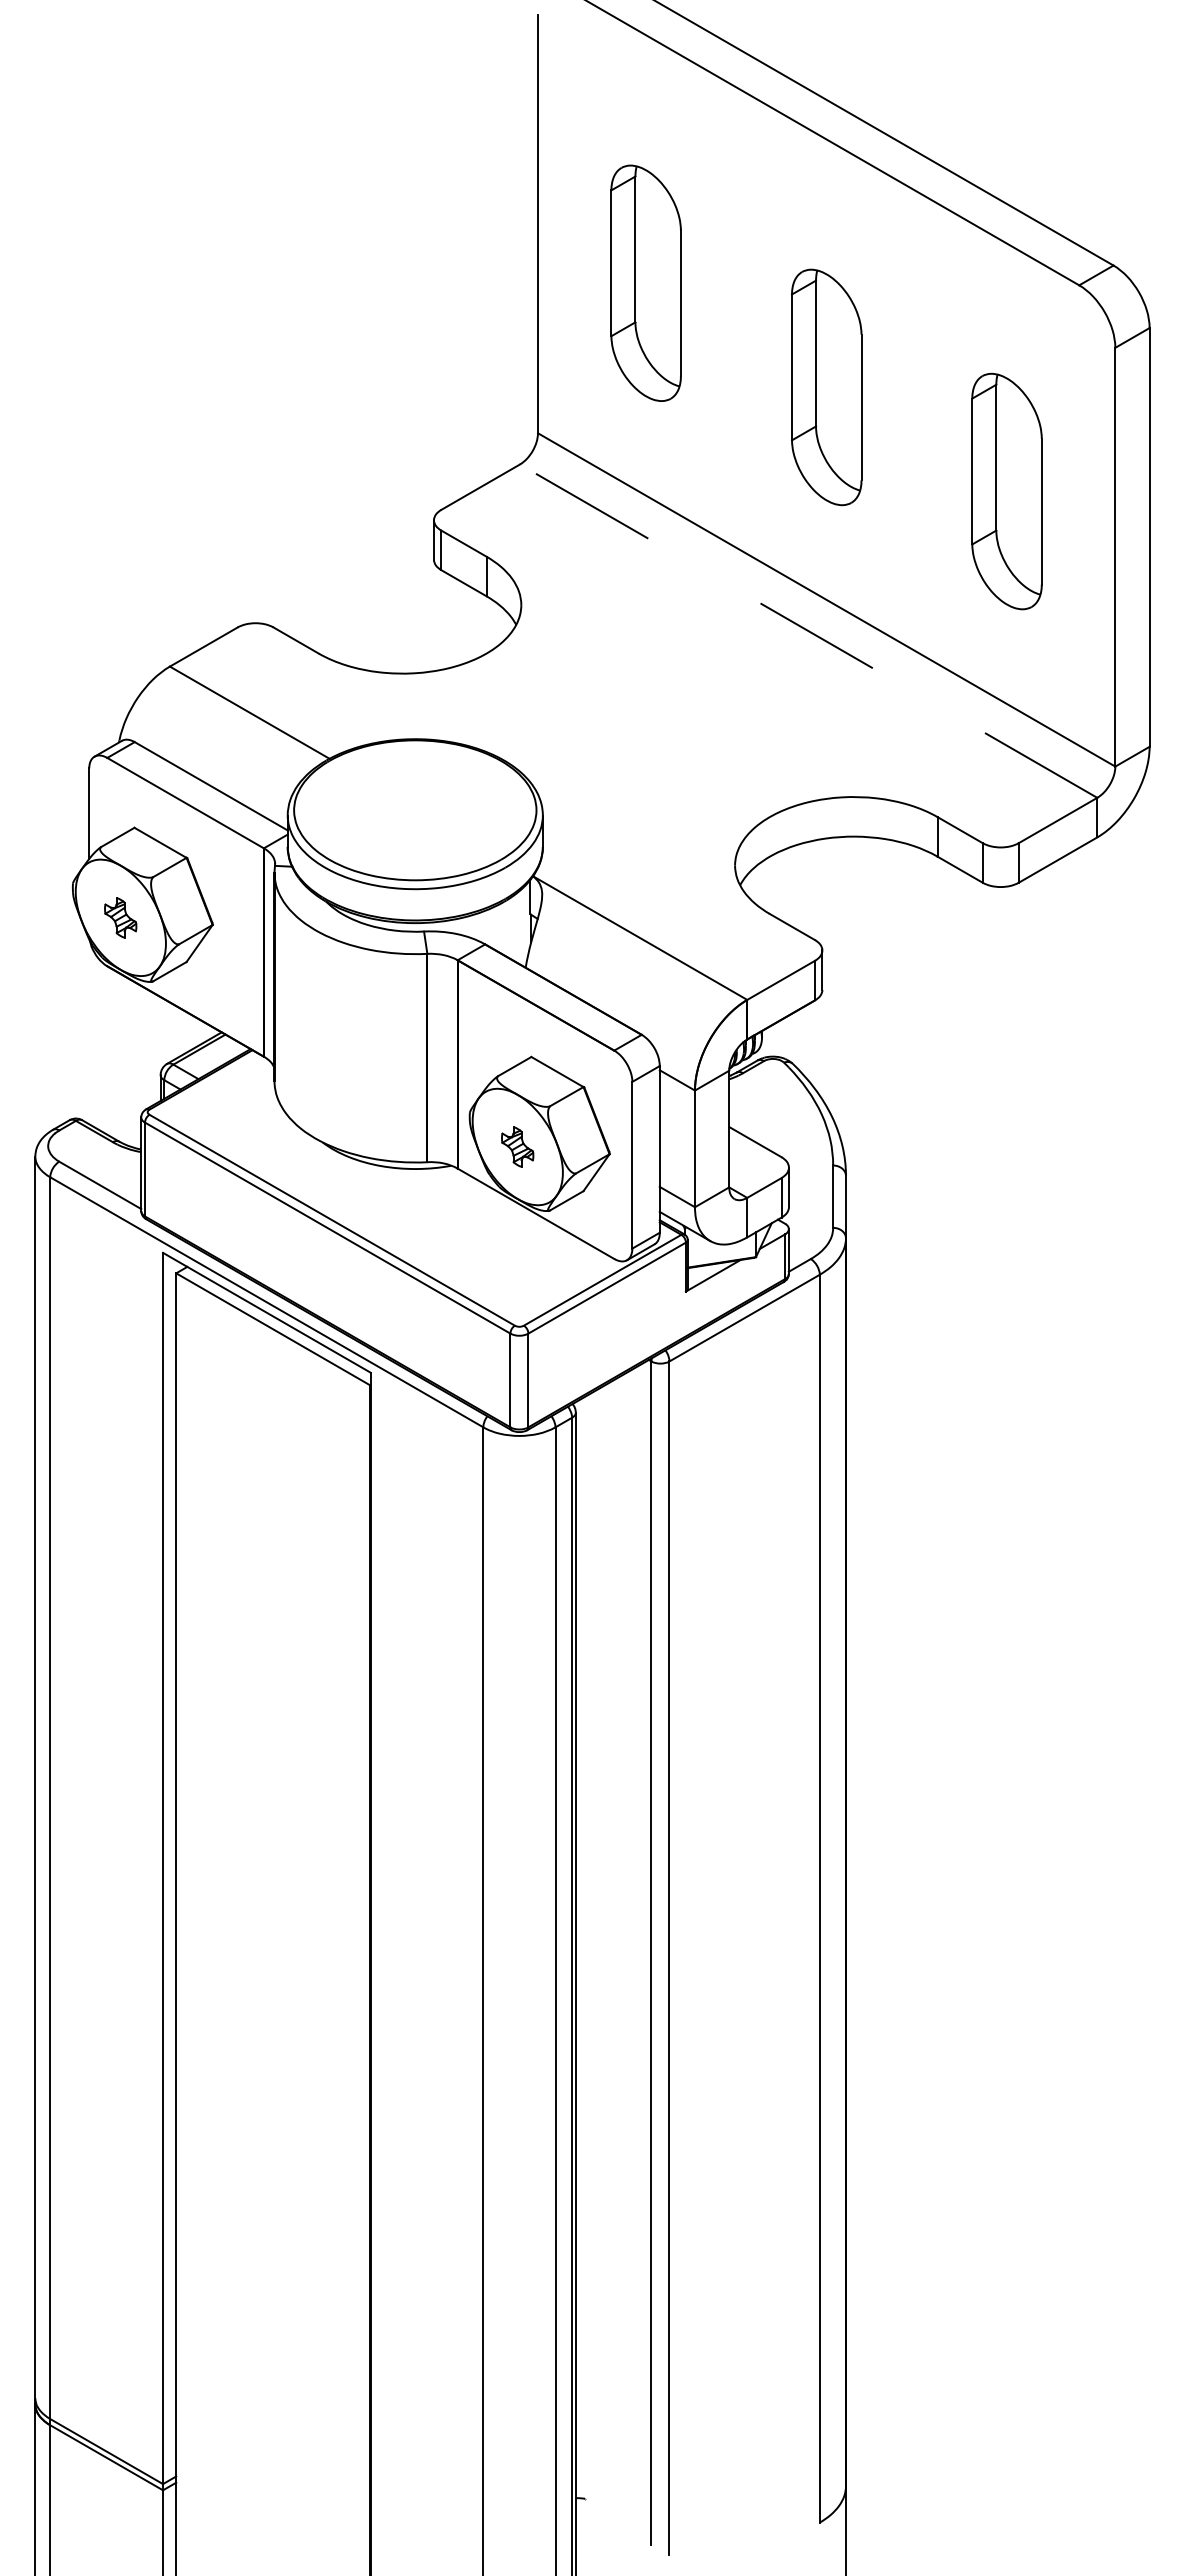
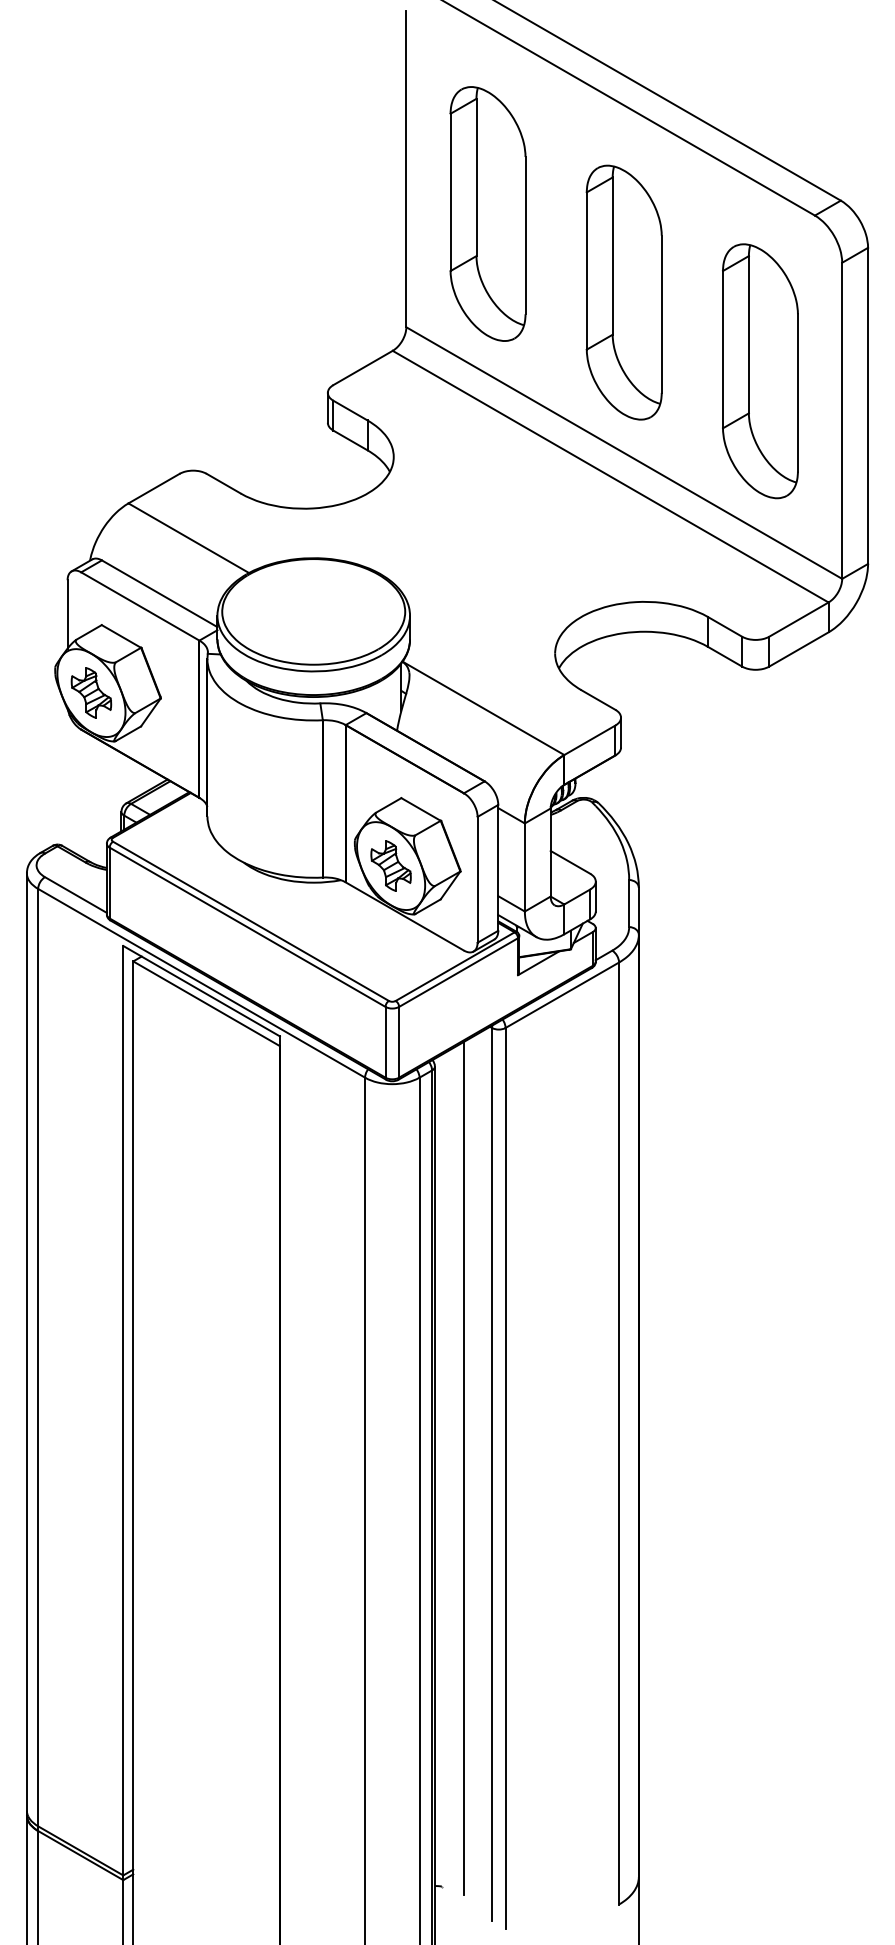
part: (645, 283) -> (487, 214), size x1.43
part: (826, 387) -> (624, 292), size x1.43
part: (1006, 491) -> (760, 371), size x1.43
line: (808, 630) -> (610, 476), dashed -> solid
part: (120, 917) -> (91, 692), size x1.67
part: (517, 1146) -> (390, 865), size x1.67
line: (614, 1944) -> (464, 1468), added

